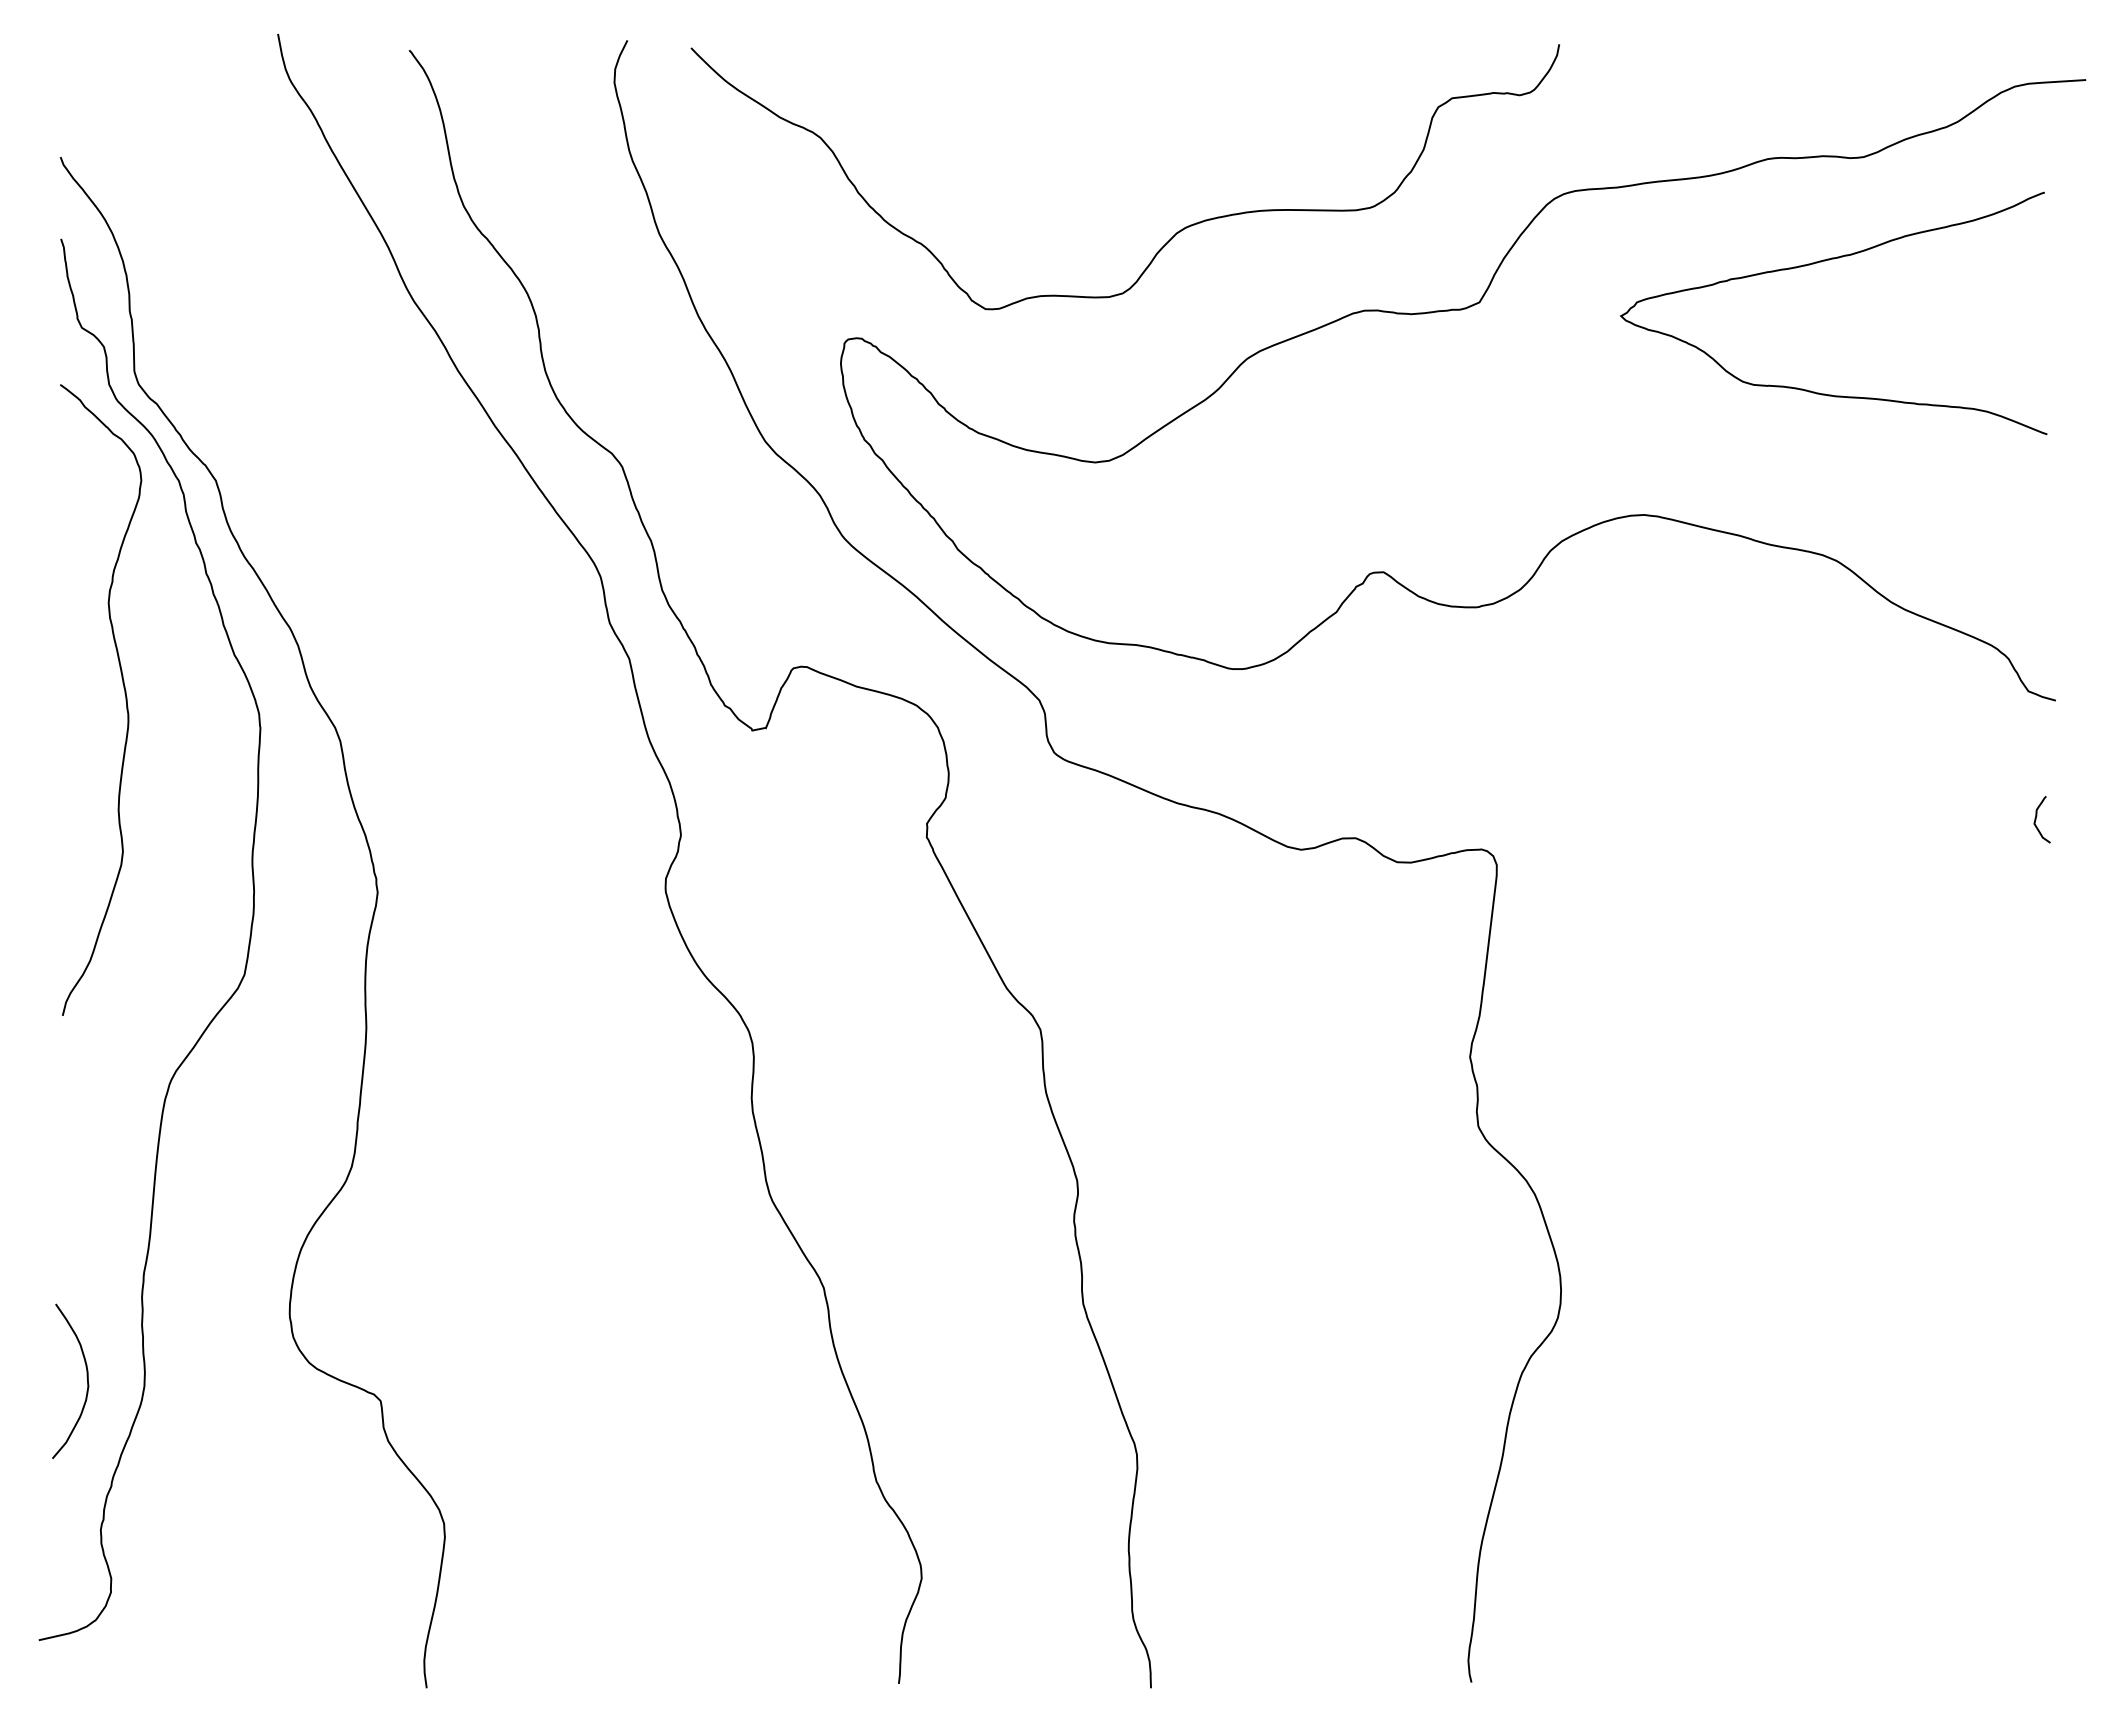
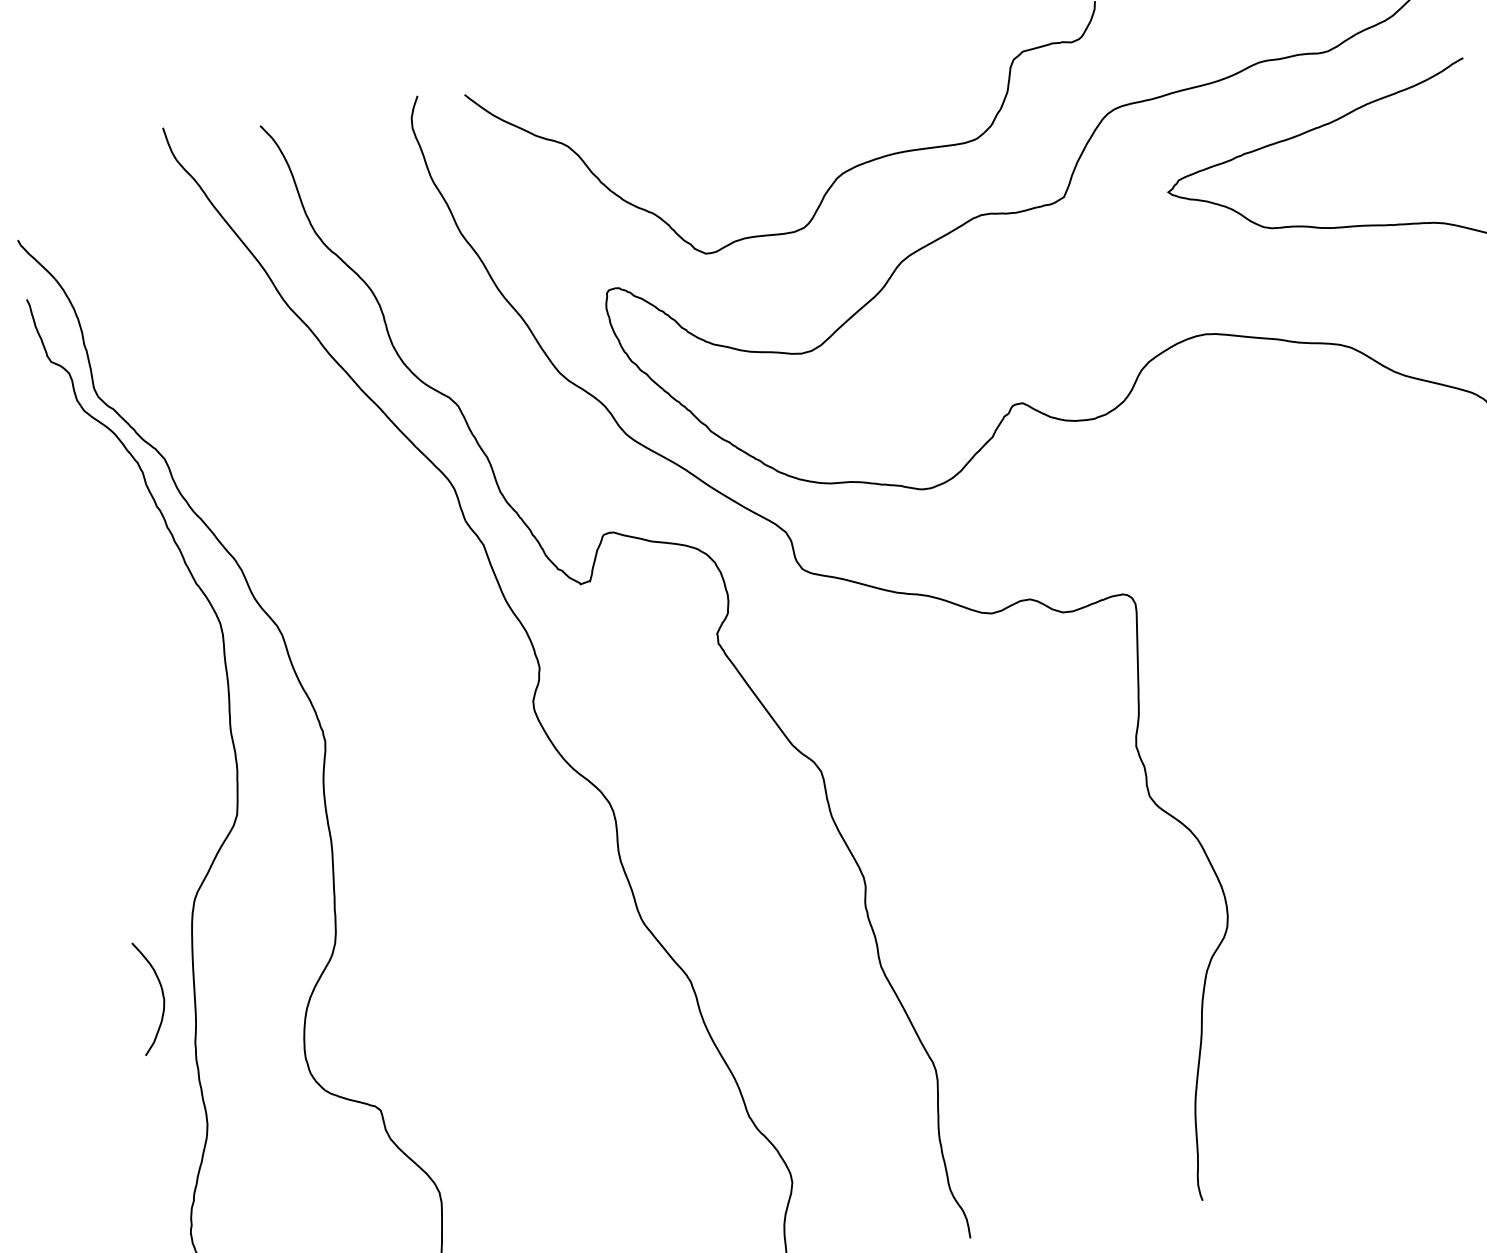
curve: (124, 693) -> (120, 623), removed
curve: (86, 1378) -> (162, 993), moved

